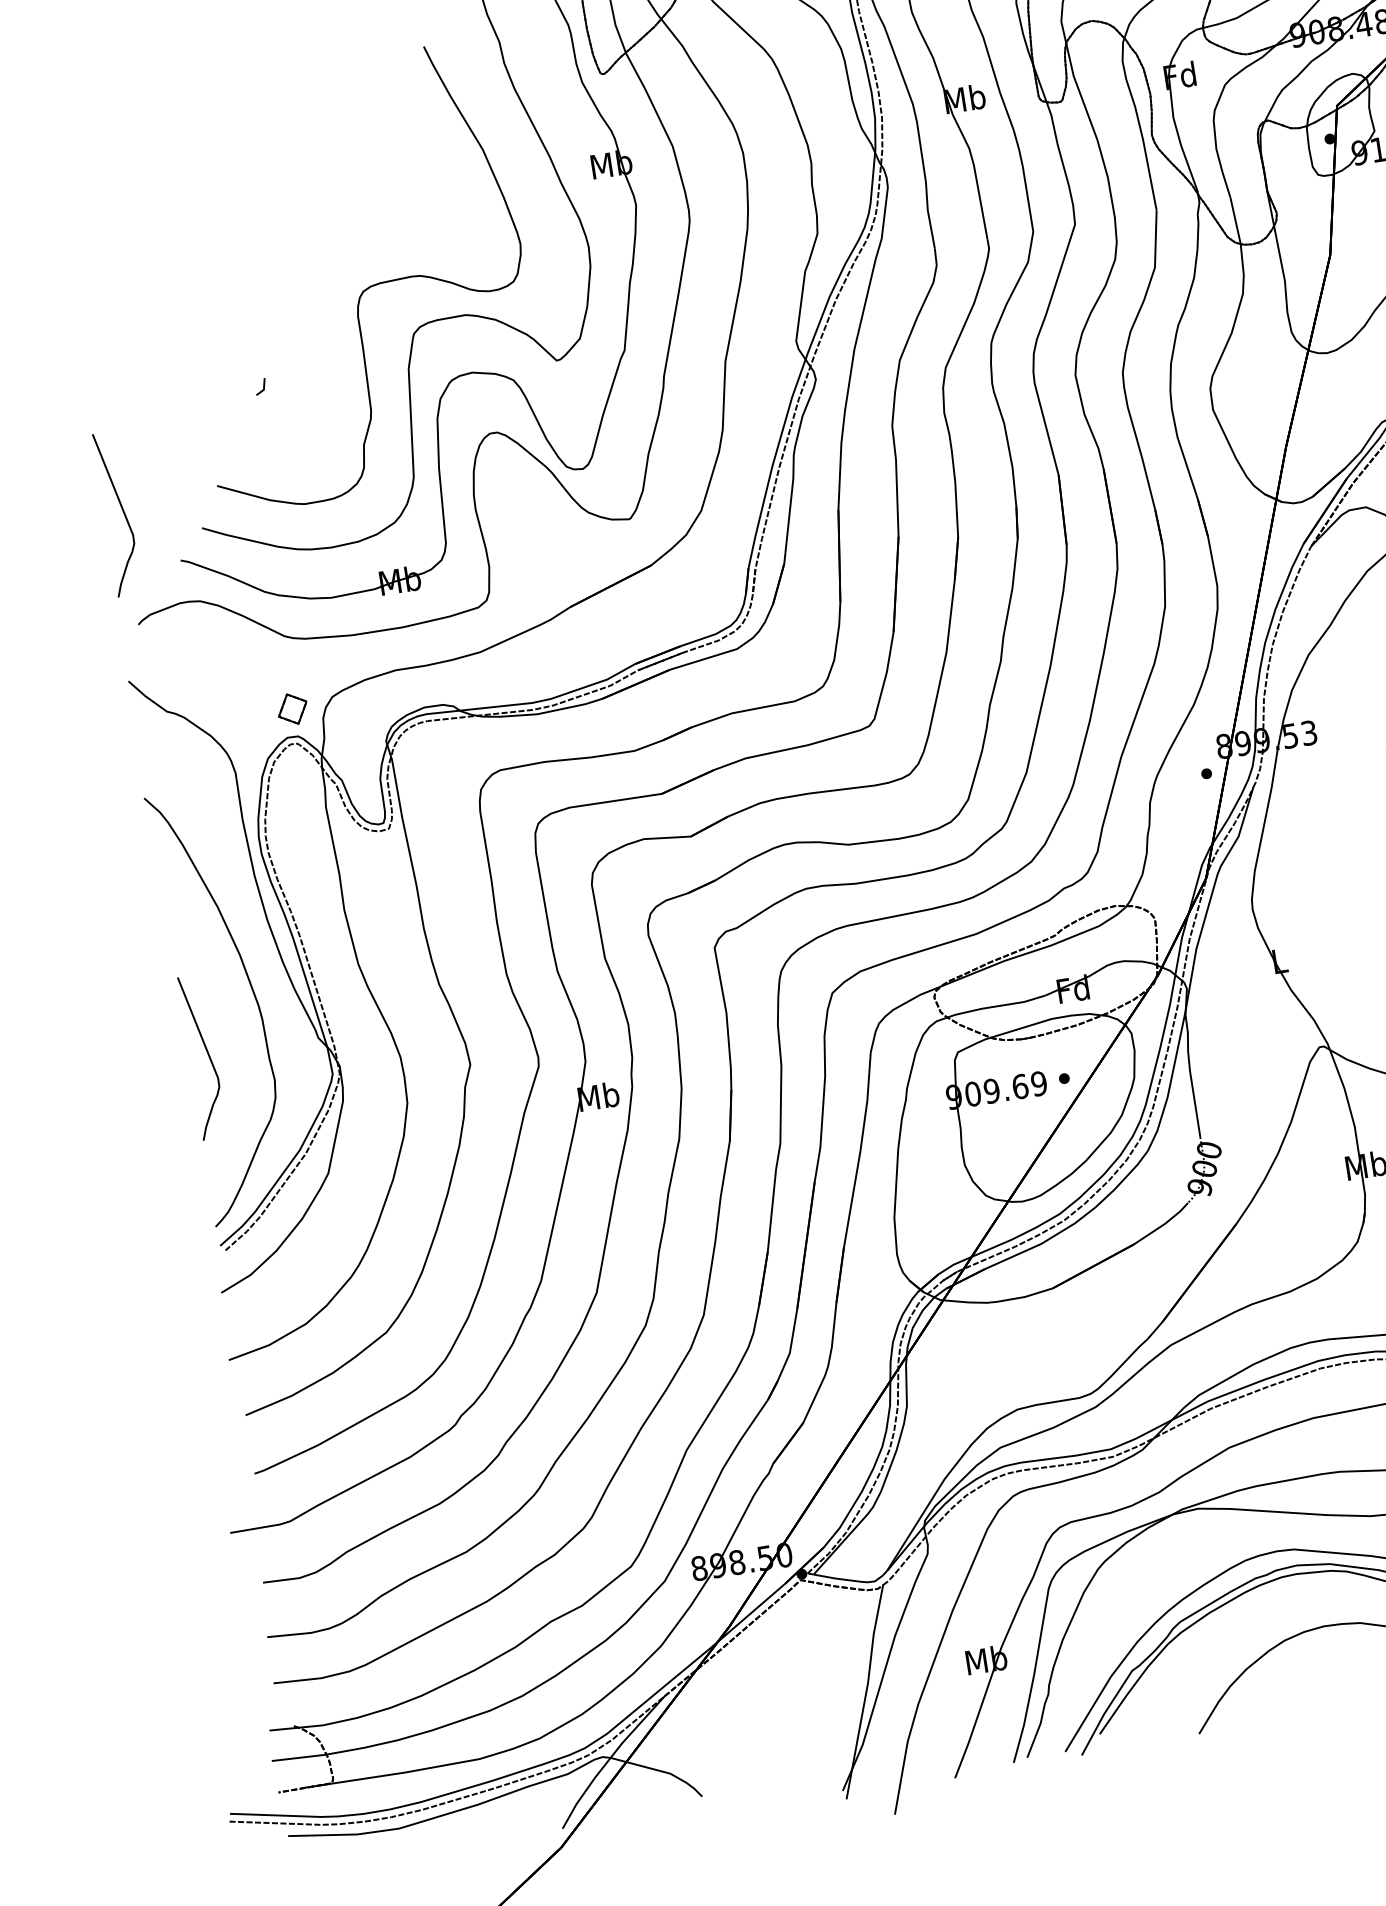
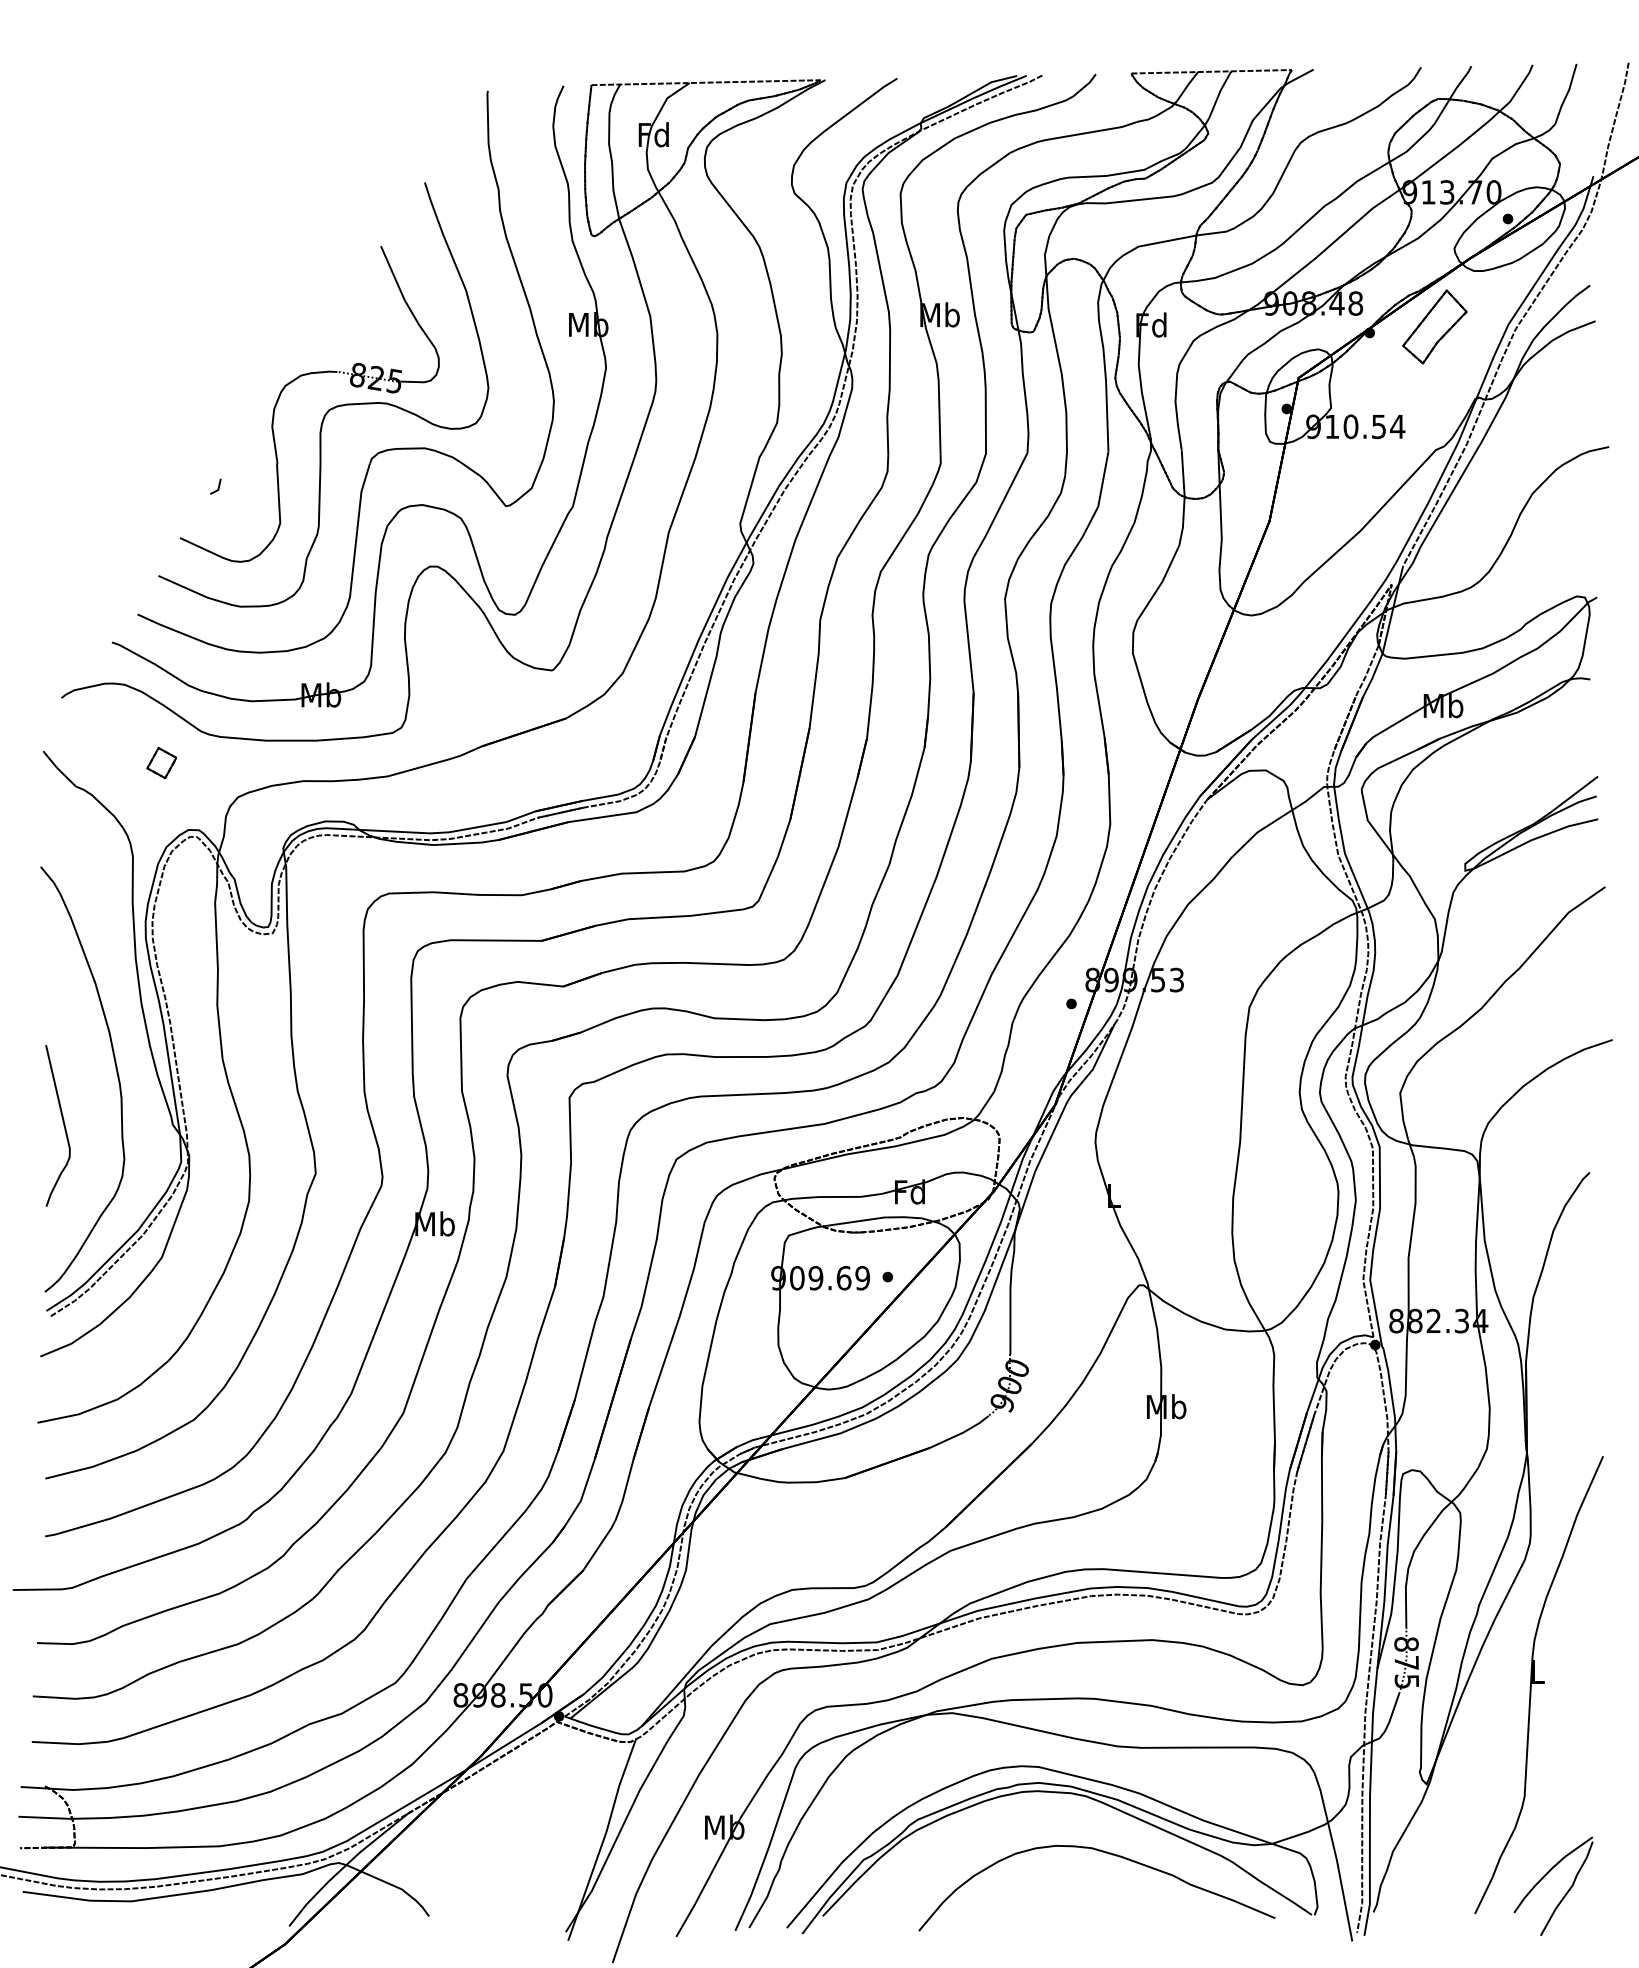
part: (323, 268) -> (294, 381), added
curve: (122, 512) -> (63, 587), removed
part: (292, 709) -> (161, 763), moved

